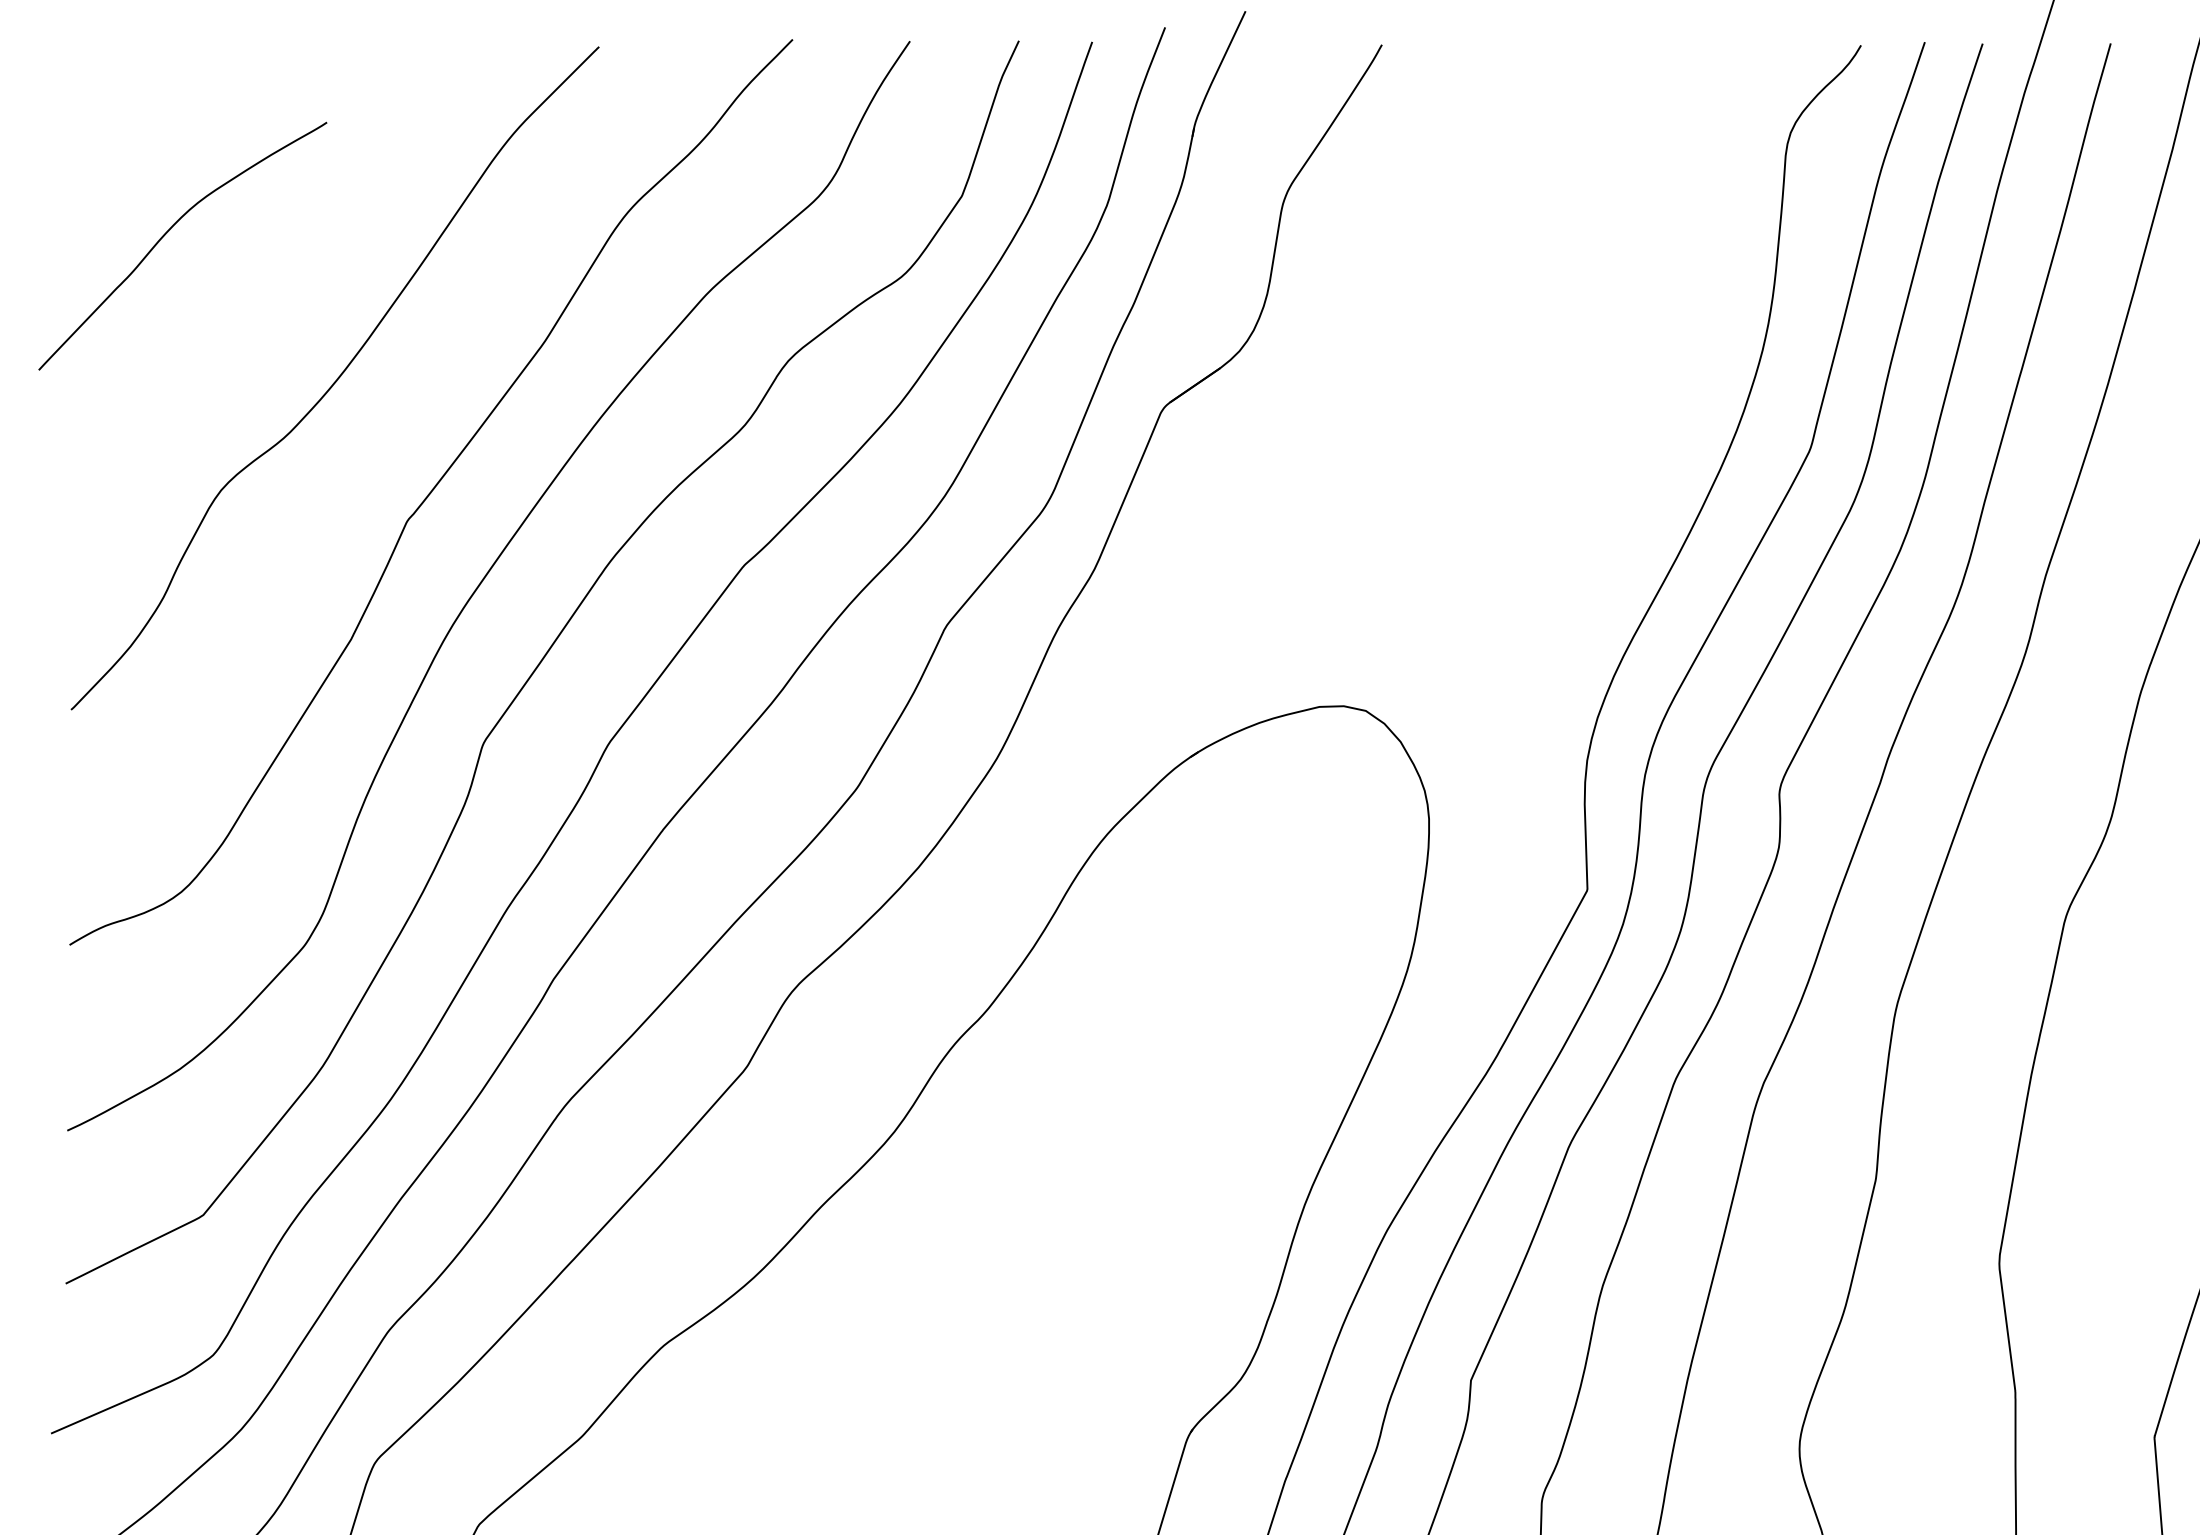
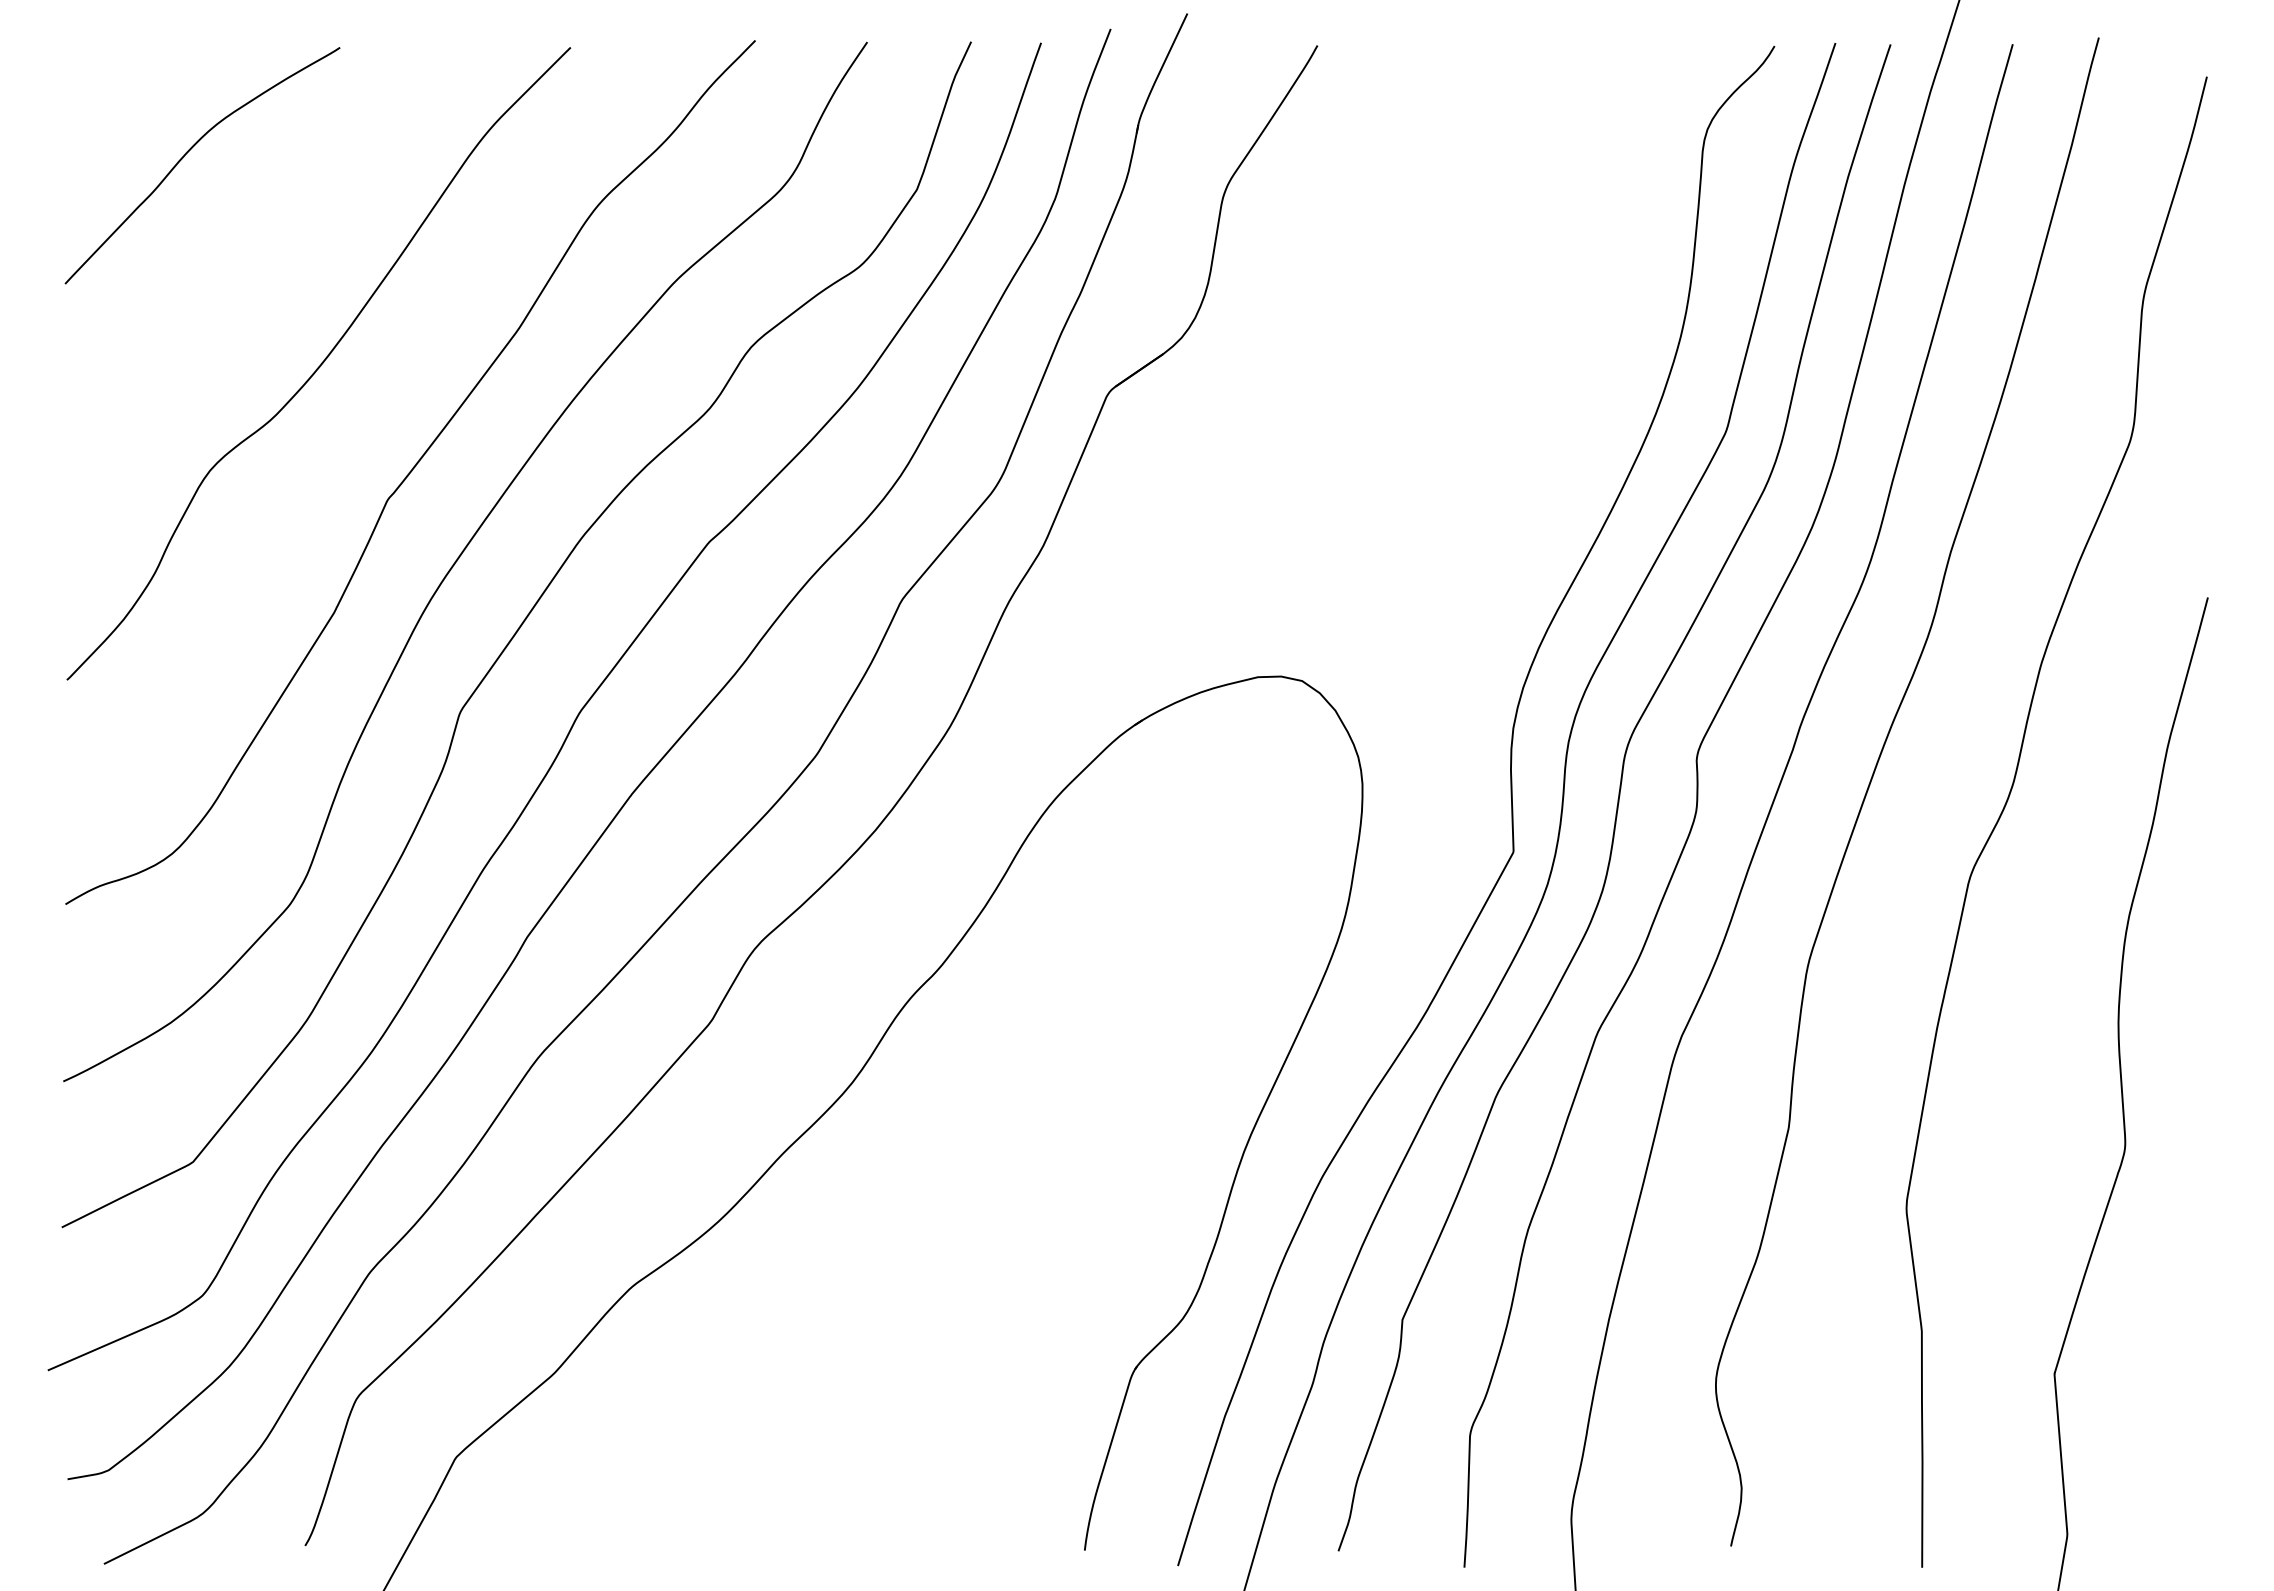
curve: (169, 231) -> (189, 151), moved

